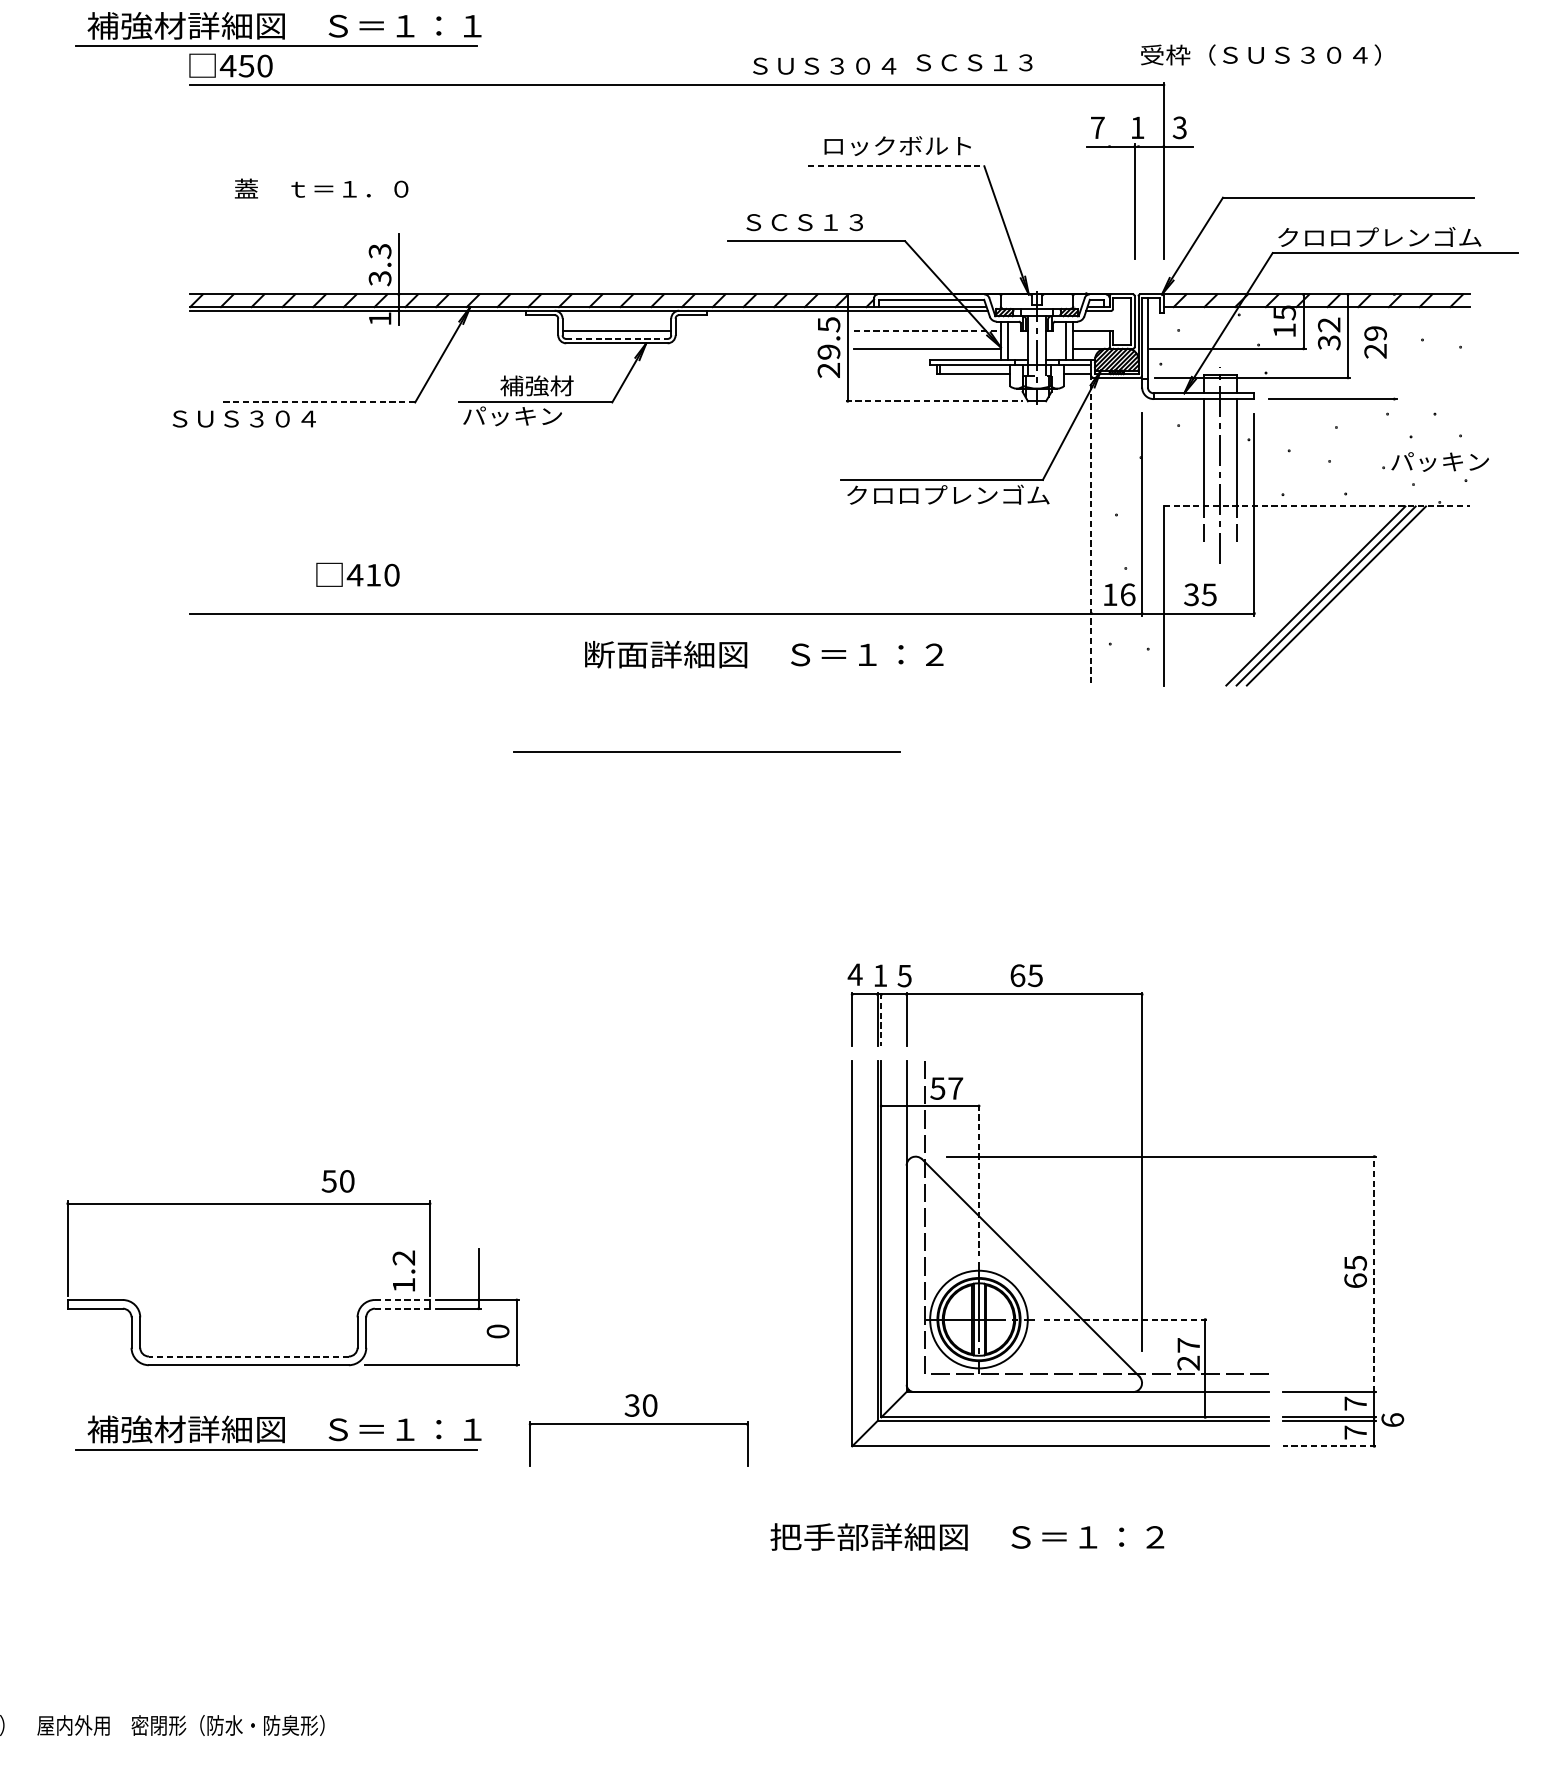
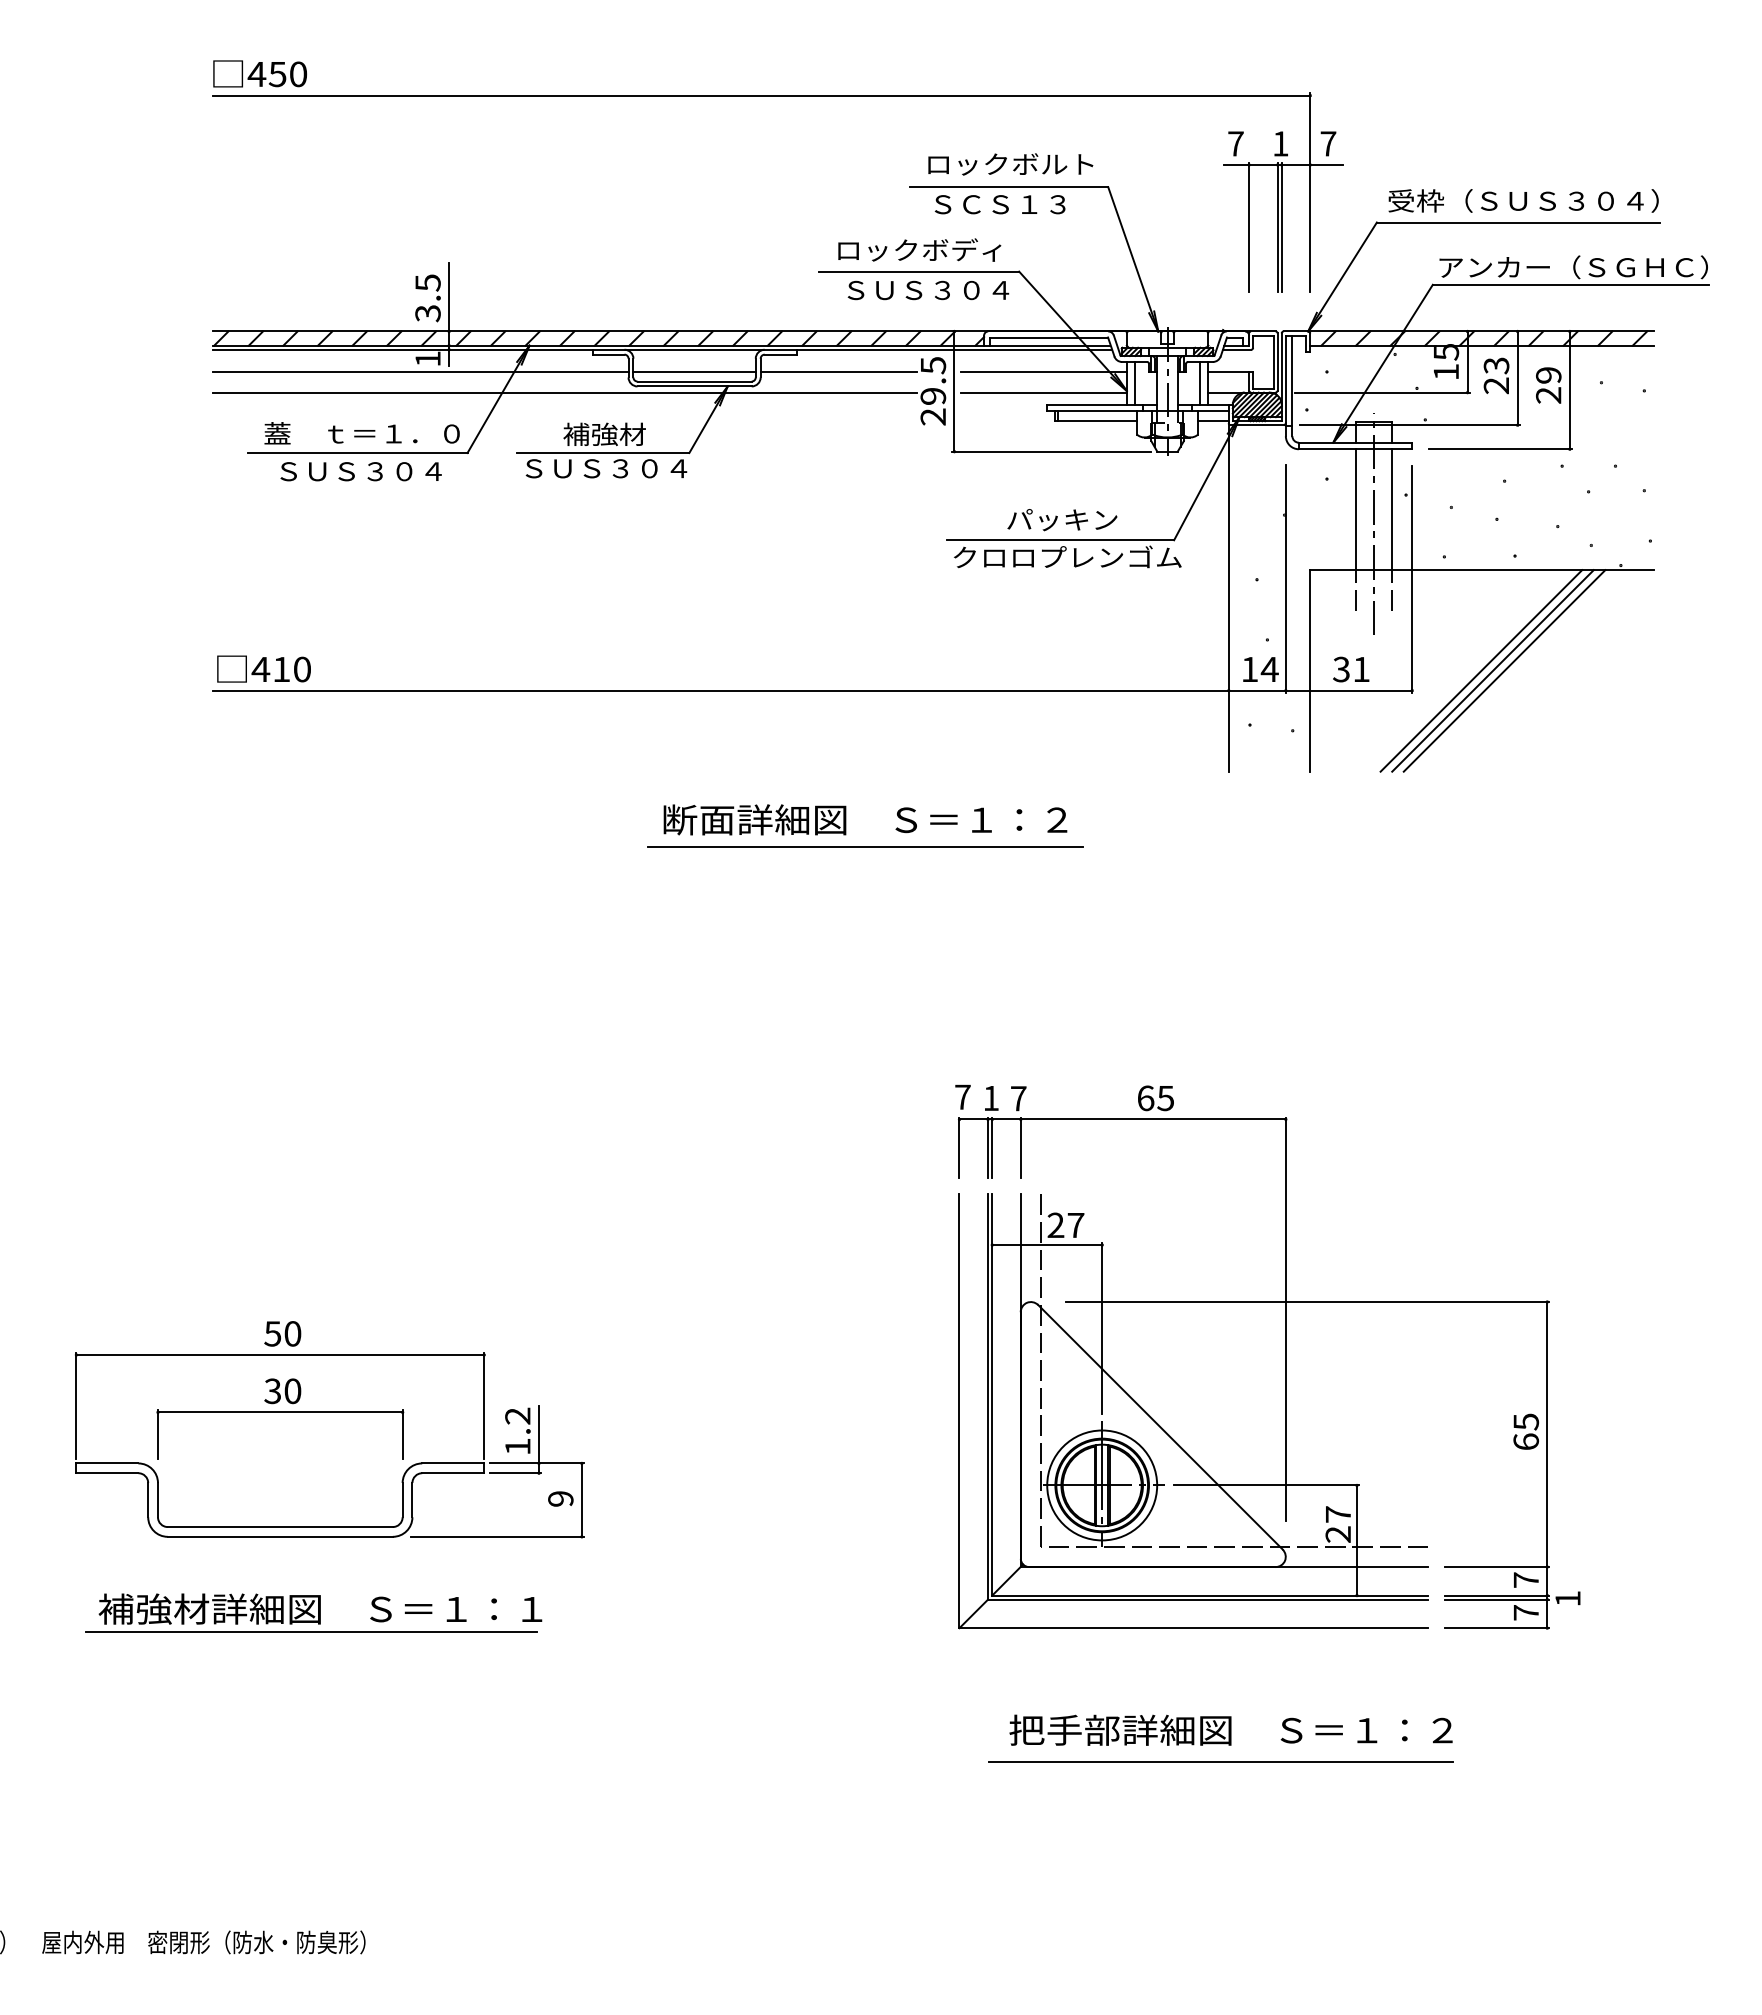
part: (278, 28) -> (313, 32), removed
text: (1260, 54) -> (1523, 200), moved
text: (973, 62) -> (999, 204), moved
text: (824, 66) -> (928, 290), moved
text: (1180, 127) -> (1328, 143), 3 -> 7
line: (896, 166) -> (1009, 187), dashed -> solid
text: (321, 188) -> (361, 433), moved
line: (1109, 201) -> (1249, 226), added
line: (1138, 201) -> (1281, 226), added
text: (816, 221) -> (919, 249), ＳＣＳ１３ -> ロックボディ
text: (1397, 237) -> (1573, 267), クロロプレンゴム -> アンカー（ＳＧＨＣ）
text: (379, 250) -> (427, 282), 3.3 -> 3.5
line: (373, 330) -> (420, 372), added
line: (744, 330) -> (838, 372), added
line: (927, 330) -> (1044, 372), dashed -> solid
text: (1329, 333) -> (1496, 375), 32 -> 23
line: (617, 338) -> (695, 381), dashed -> solid
line: (1394, 346) -> (1569, 390), added
line: (502, 348) -> (565, 392), added
line: (933, 401) -> (1051, 451), dashed -> solid
line: (317, 402) -> (357, 453), dashed -> solid
text: (536, 416) -> (604, 468), パッキン -> ＳＵＳ３０４
text: (243, 418) -> (360, 471), moved
text: (1440, 462) -> (1062, 520), moved
line: (1316, 506) -> (1482, 570), dashed -> solid
line: (1091, 529) -> (1228, 596), dashed -> solid
text: (357, 574) -> (263, 668), moved
text: (1127, 594) -> (1269, 669), 16 -> 14
text: (1209, 594) -> (1361, 669), 35 -> 31
text: (764, 654) -> (865, 819), moved
line: (706, 751) -> (865, 846), moved
text: (854, 974) -> (962, 1096), 4 -> 7
text: (904, 975) -> (1018, 1098), 5 -> 7
line: (881, 1019) -> (992, 1147), dashed -> solid
text: (937, 1088) -> (1055, 1225), 57 -> 27
text: (337, 1181) -> (282, 1333), moved
line: (979, 1181) -> (1102, 1329), dashed -> solid
text: (403, 1270) -> (517, 1430), moved
line: (1374, 1274) -> (1547, 1434), dashed -> solid
line: (402, 1300) -> (453, 1463), dashed -> solid
line: (402, 1308) -> (453, 1473), dashed -> solid
line: (1124, 1319) -> (1265, 1485), dashed -> solid
text: (497, 1331) -> (560, 1498), 0 -> 9
line: (249, 1356) -> (280, 1527), dashed -> solid
text: (1392, 1419) -> (1567, 1598), 6 -> 1
part: (639, 1429) -> (280, 1418), moved
line: (1329, 1446) -> (1496, 1628), dashed -> solid
text: (966, 1536) -> (1230, 1729), moved
line: (1084, 1565) -> (1221, 1762), added

